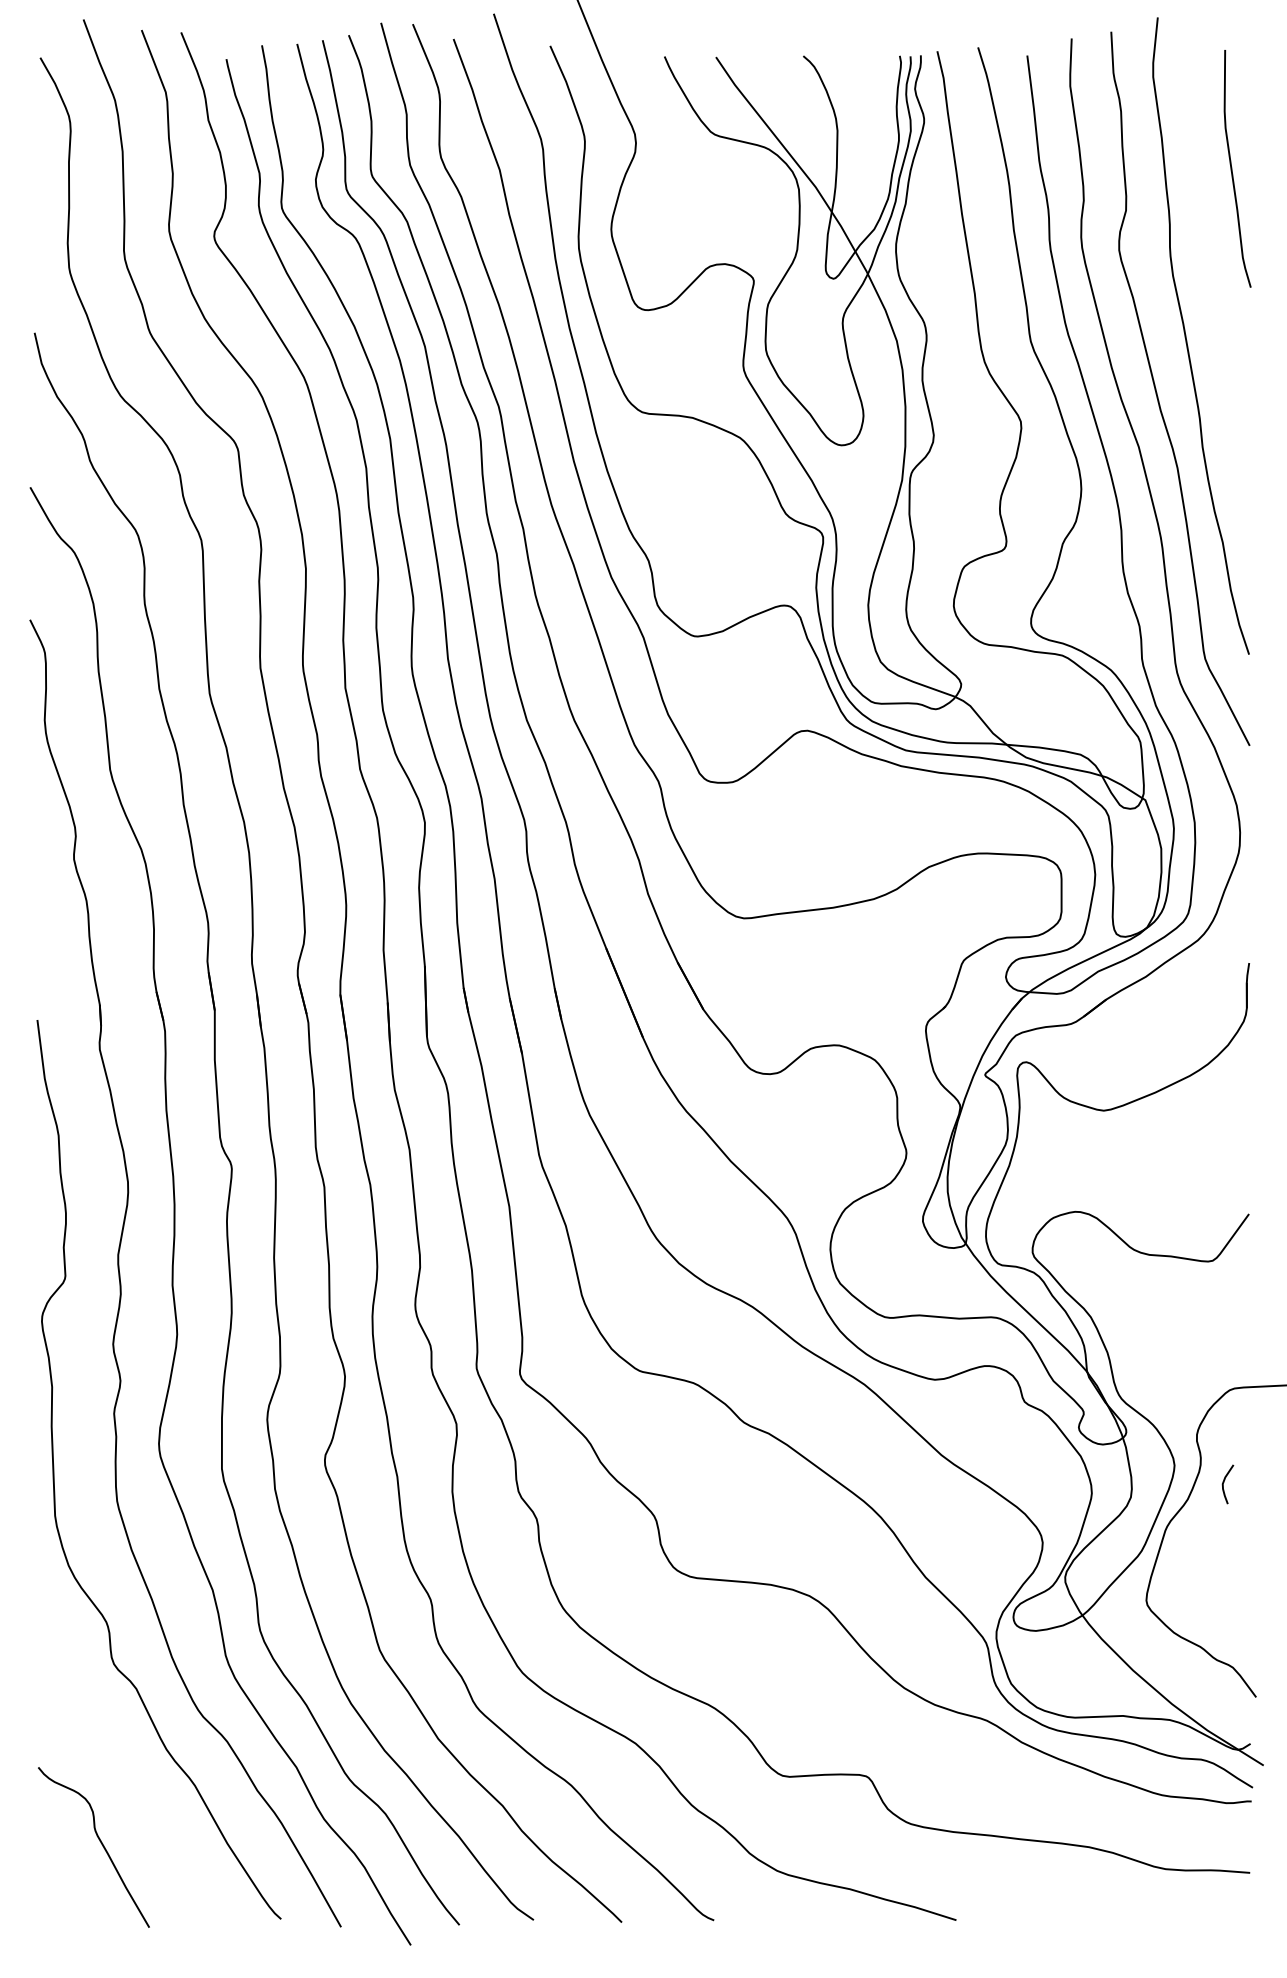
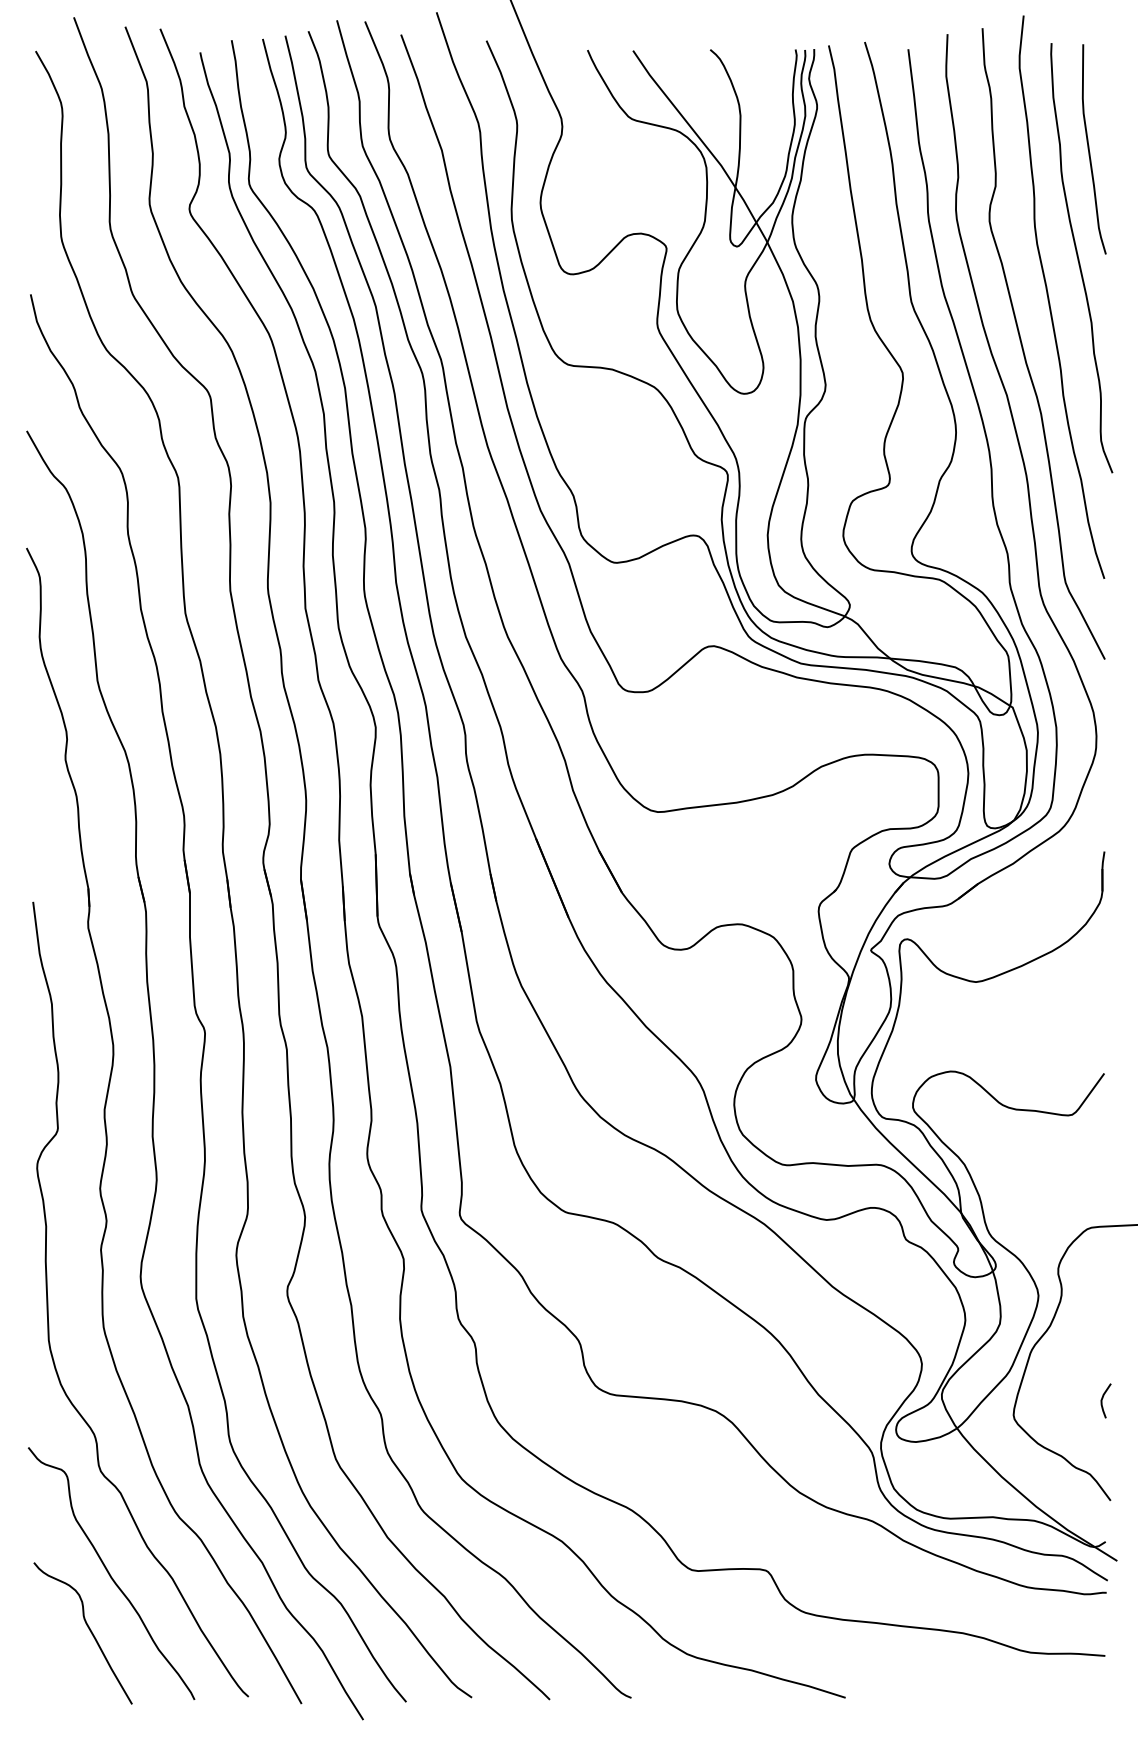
curve: (1220, 291) -> (1079, 257), added
curve: (1224, 1482) -> (1102, 1399), moved
curve: (124, 1779) -> (110, 1573), added

